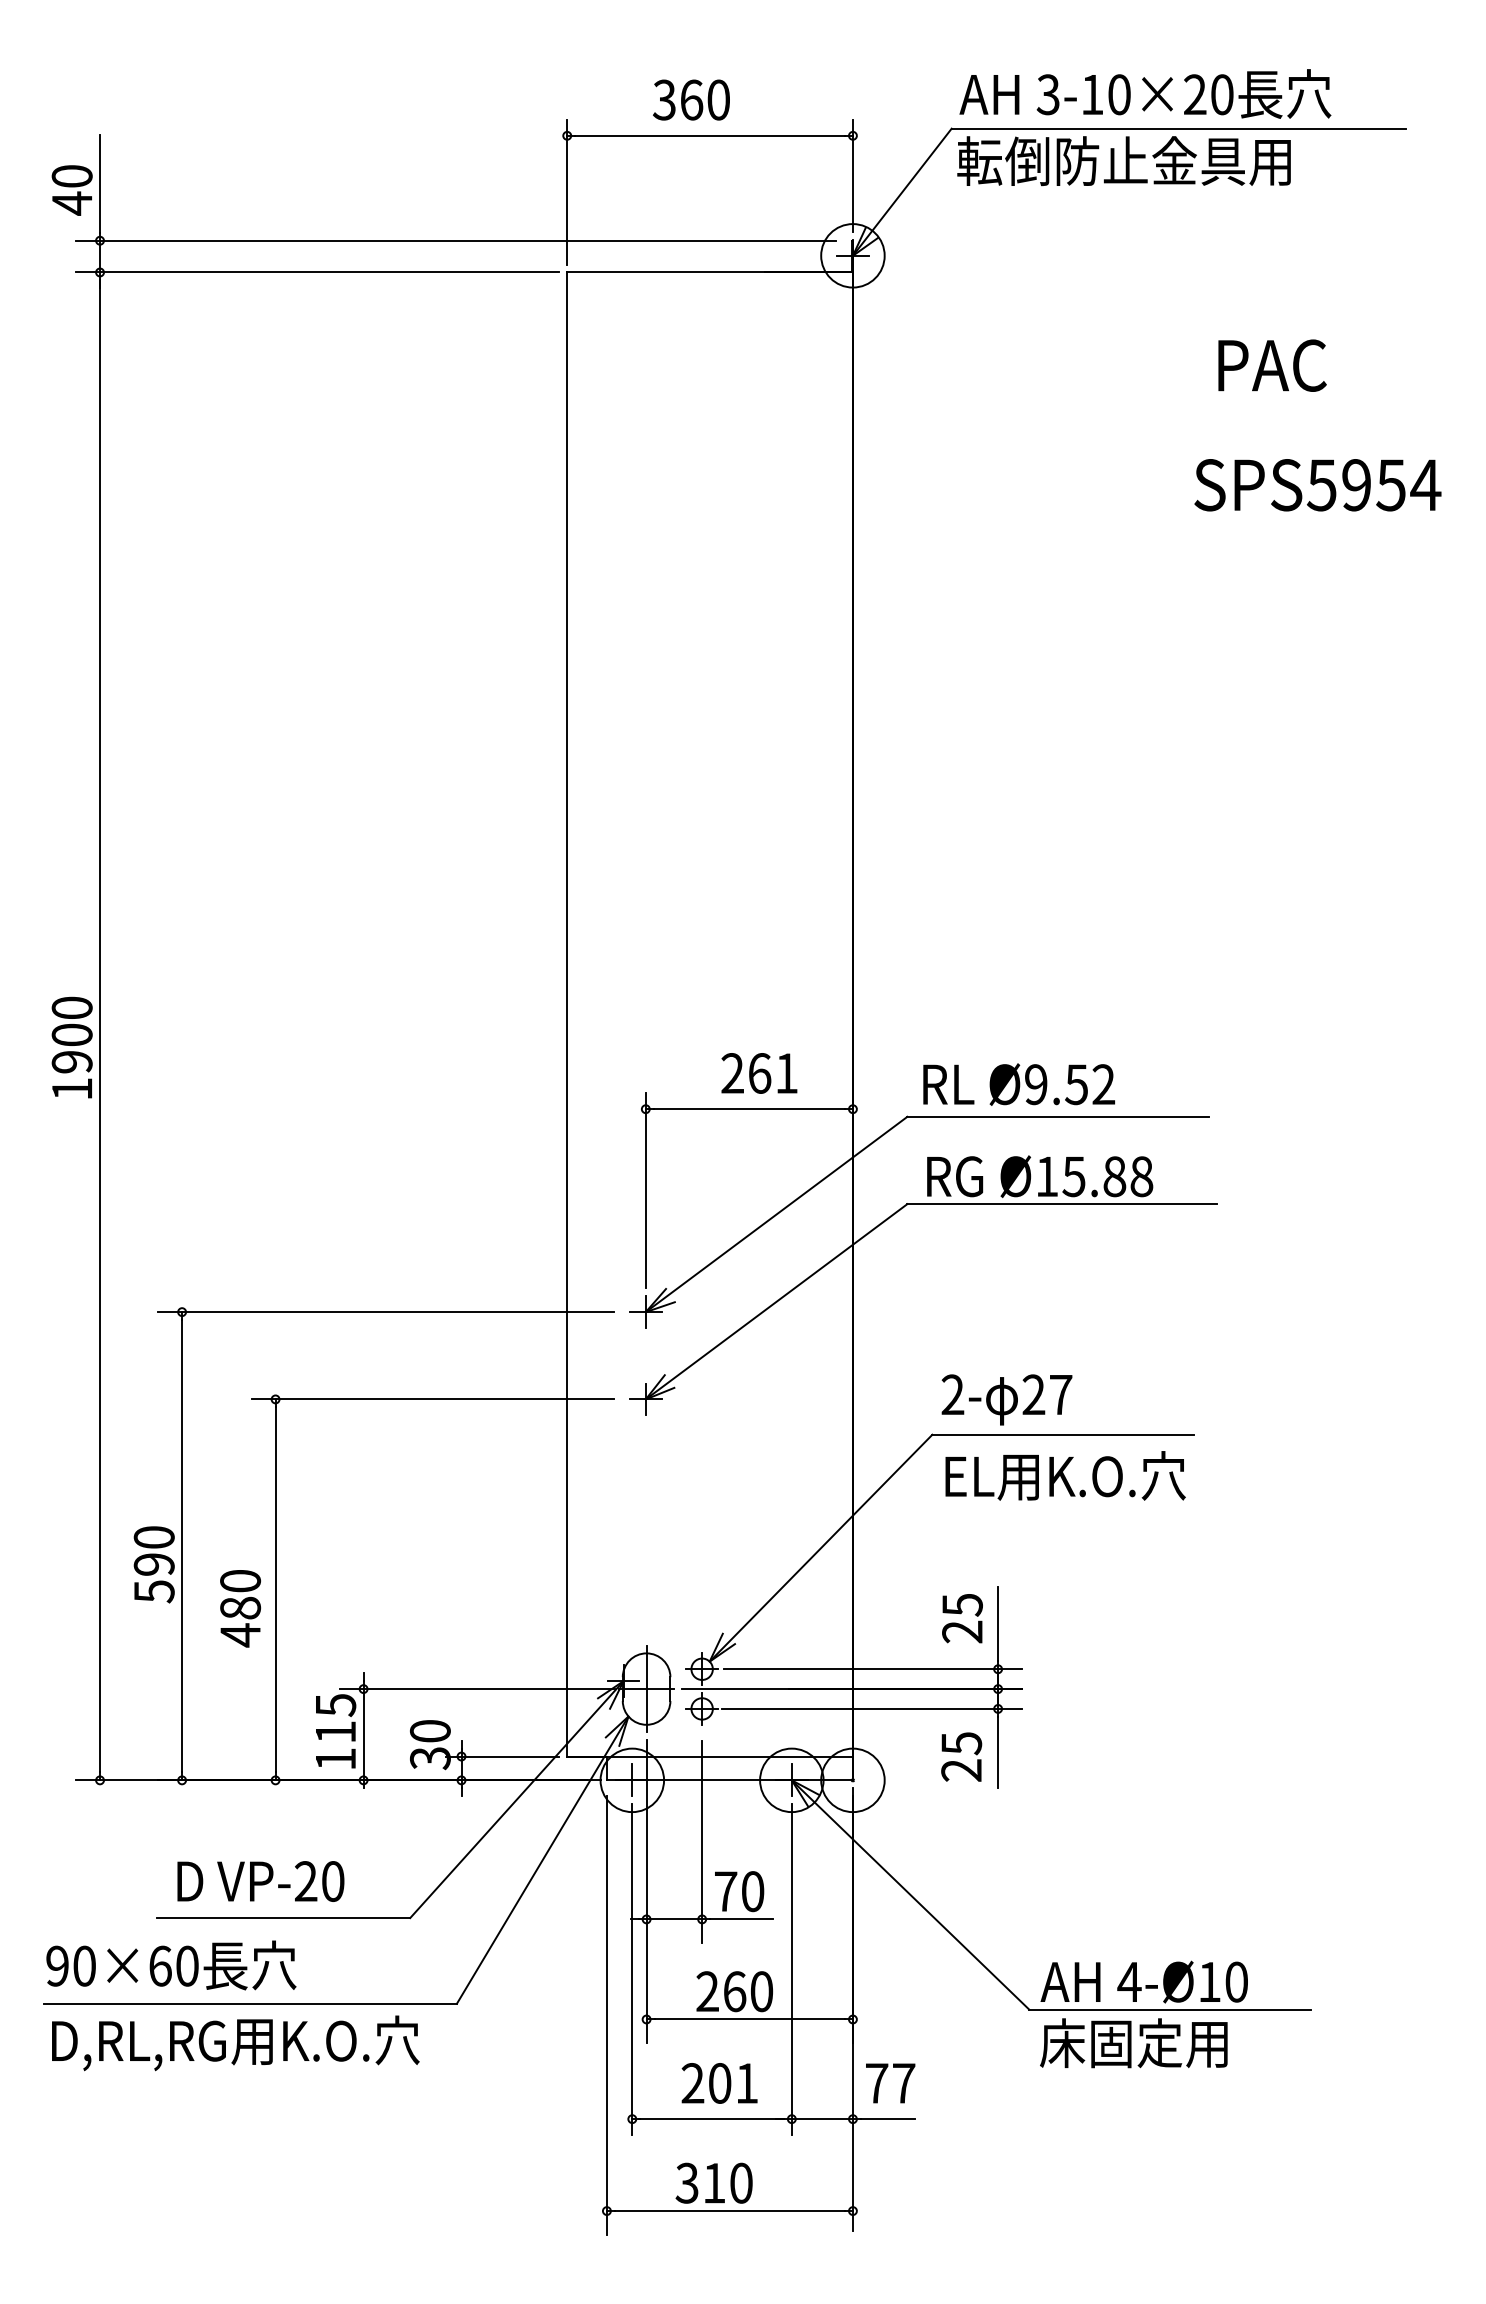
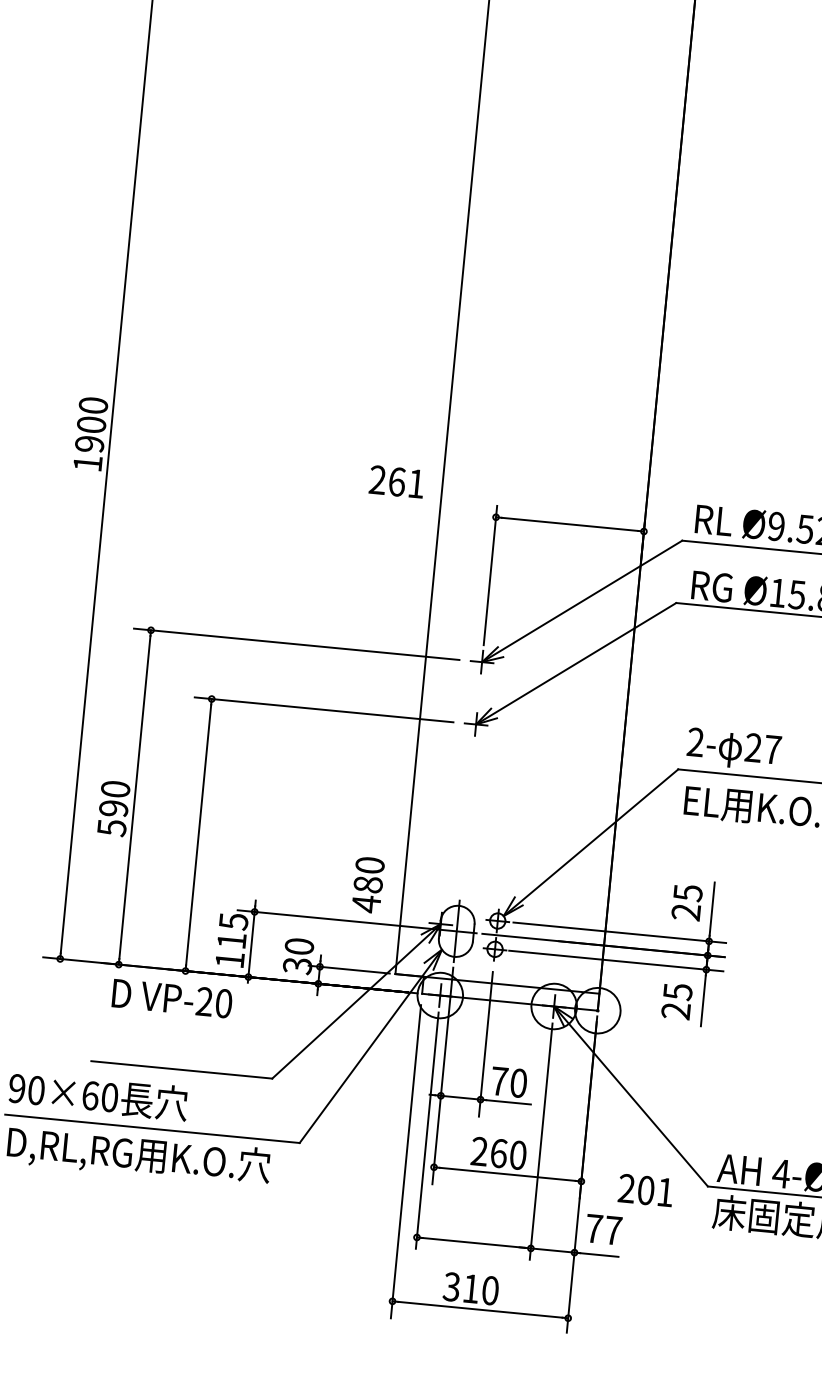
text: (759, 1073) -> (396, 481), moved
text: (240, 1608) -> (368, 884), moved
text: (260, 1881) -> (172, 998), moved
text: (719, 2083) -> (645, 1190), moved

